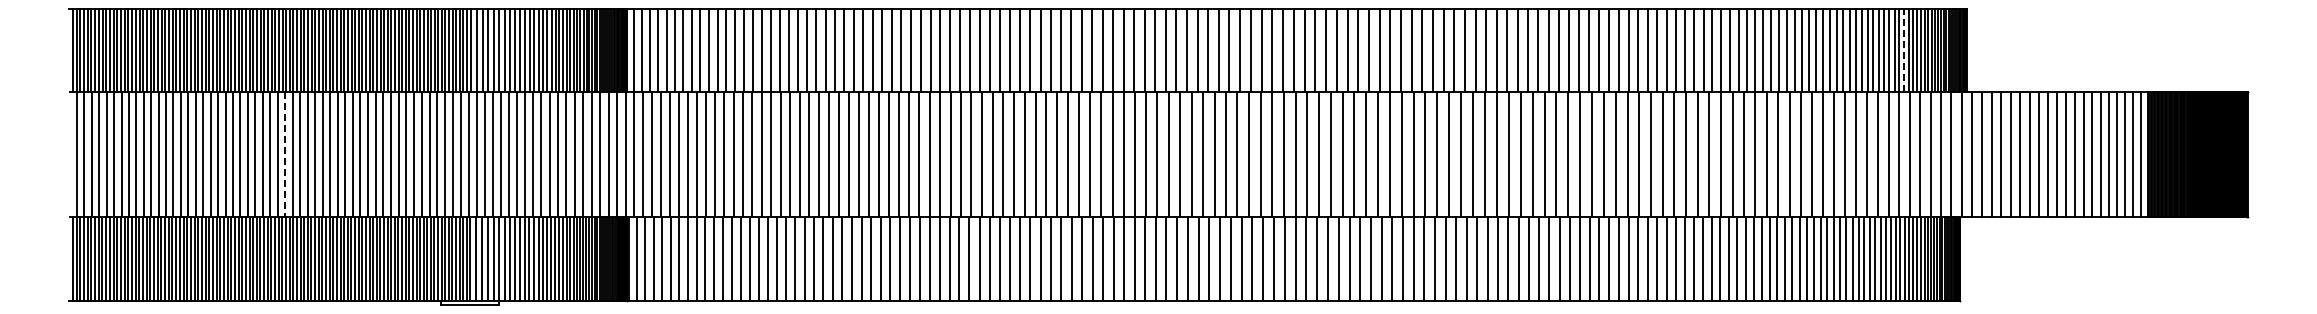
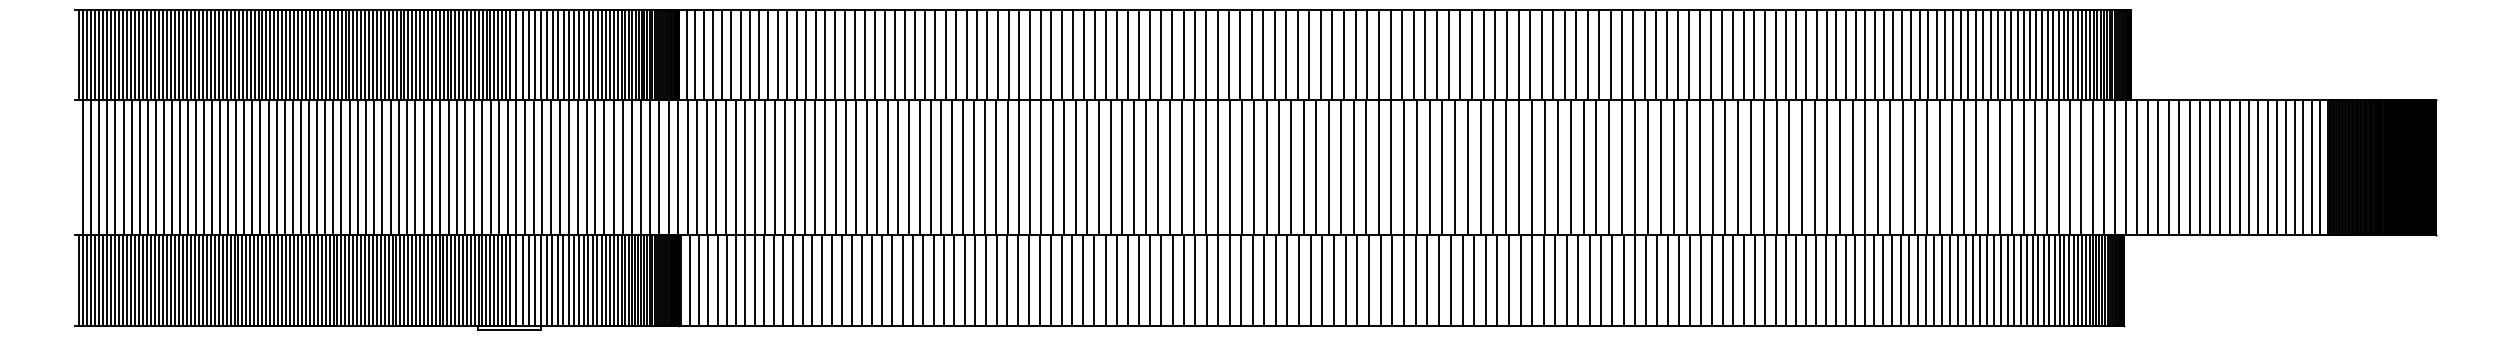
line: (1904, 50) -> (2064, 54), dashed -> solid
line: (285, 155) -> (309, 168), dashed -> solid

